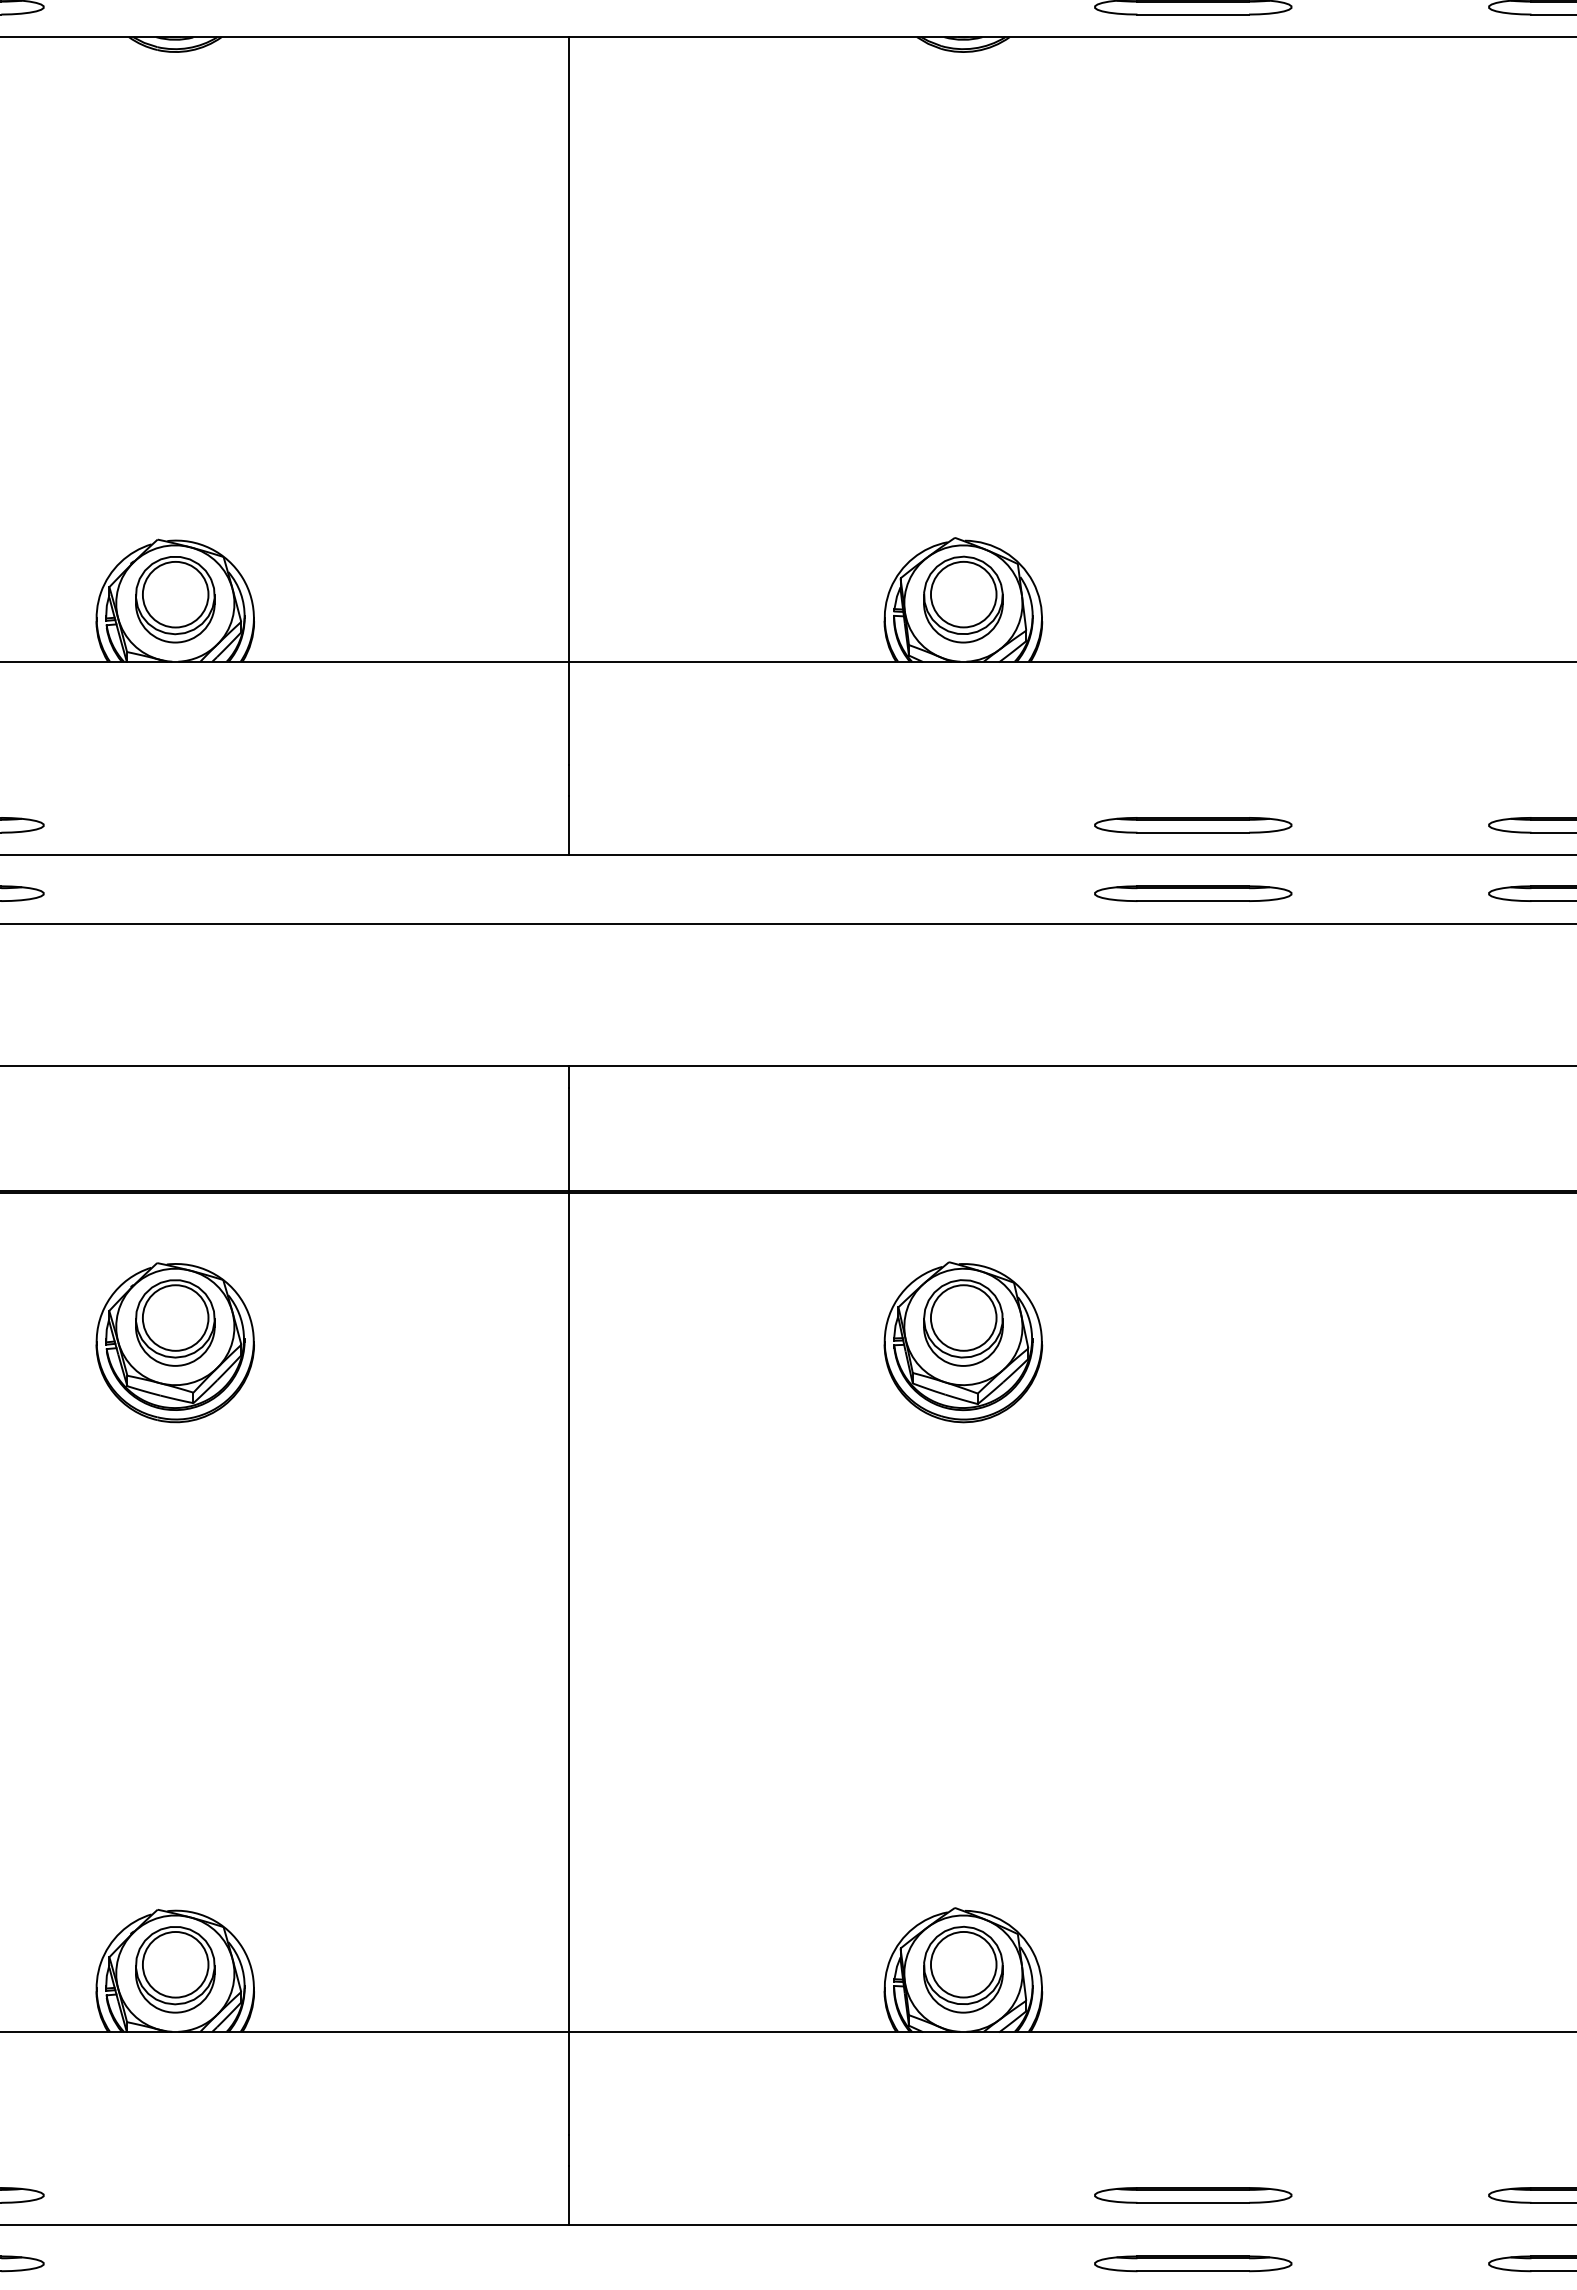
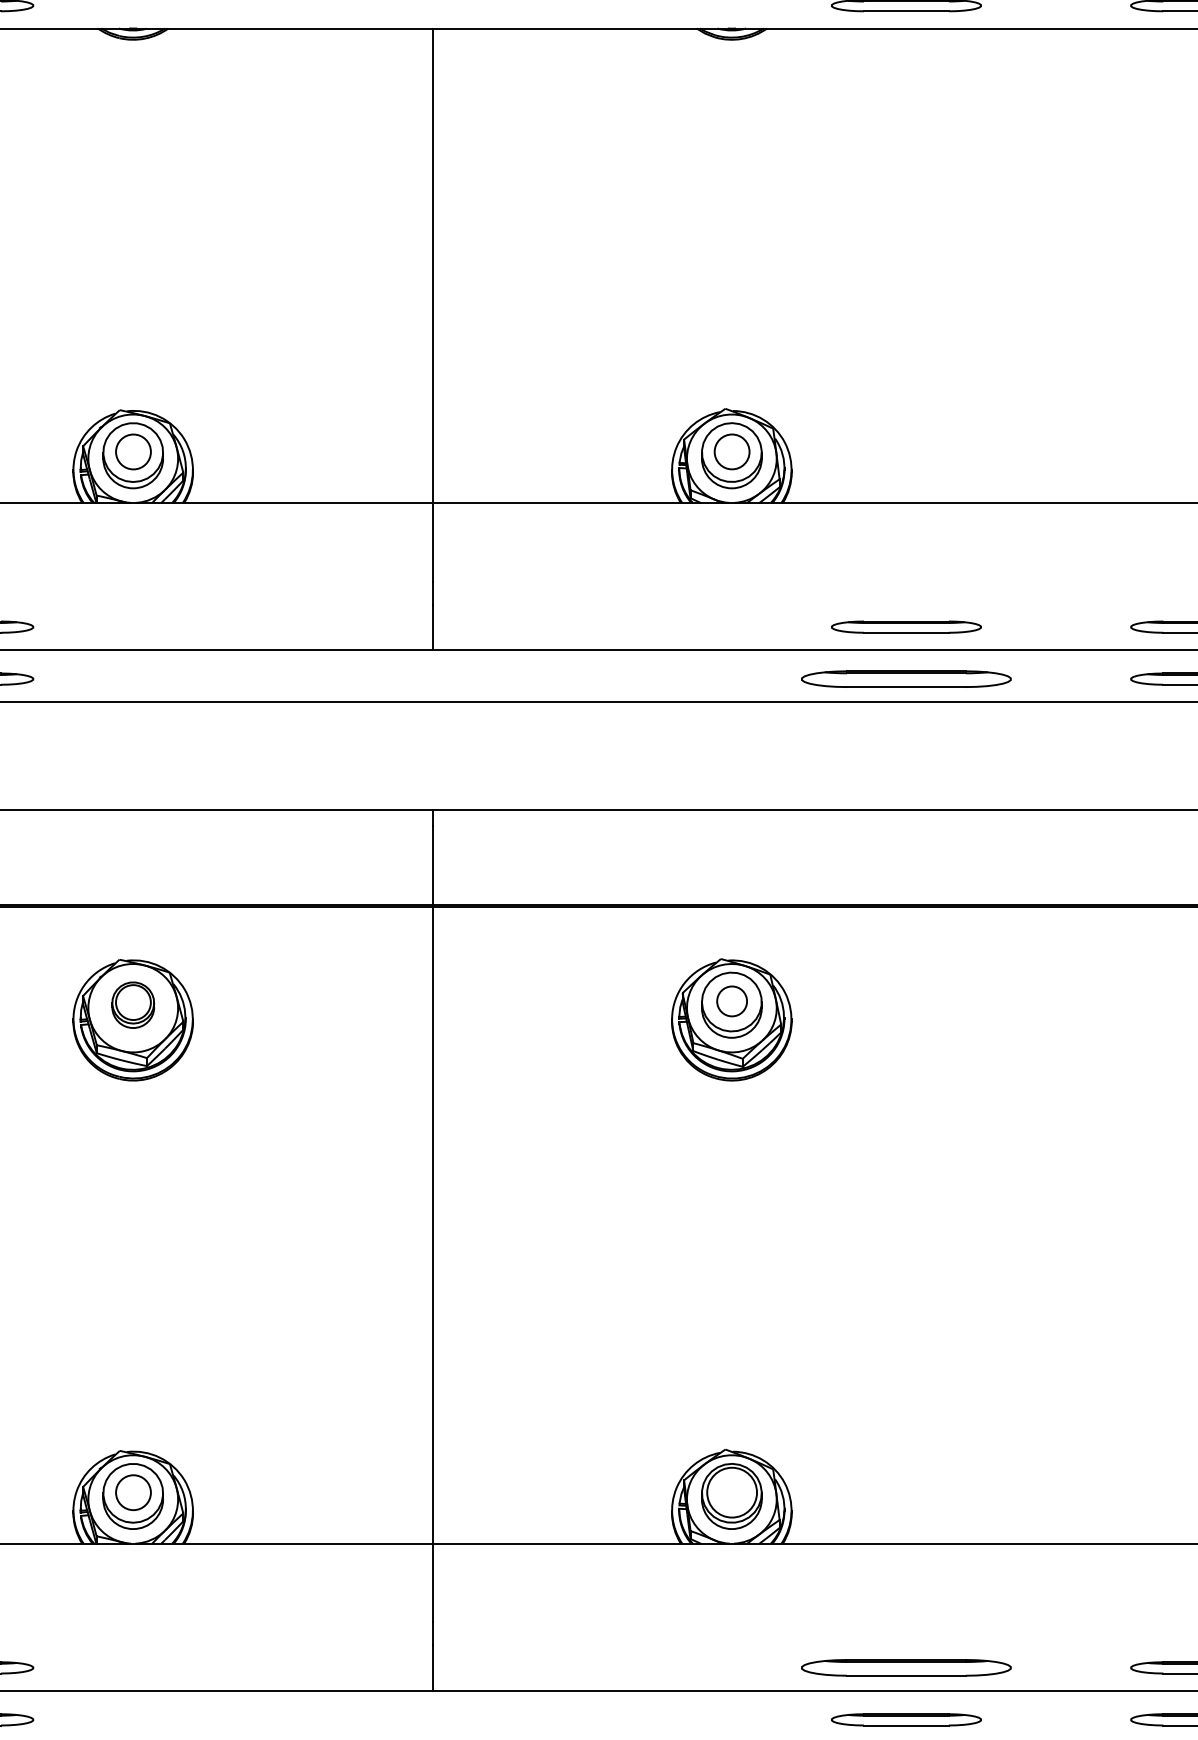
circle: (175, 594) -> (133, 451), size x0.7
circle: (963, 594) -> (731, 451), size x0.7
part: (1193, 893) -> (906, 678), size x1.4
circle: (963, 1317) -> (731, 1001), size x0.6
part: (175, 1322) -> (133, 1004), size x0.7
circle: (175, 1964) -> (133, 1492), size x0.7
part: (1193, 2195) -> (906, 1667), size x1.4

